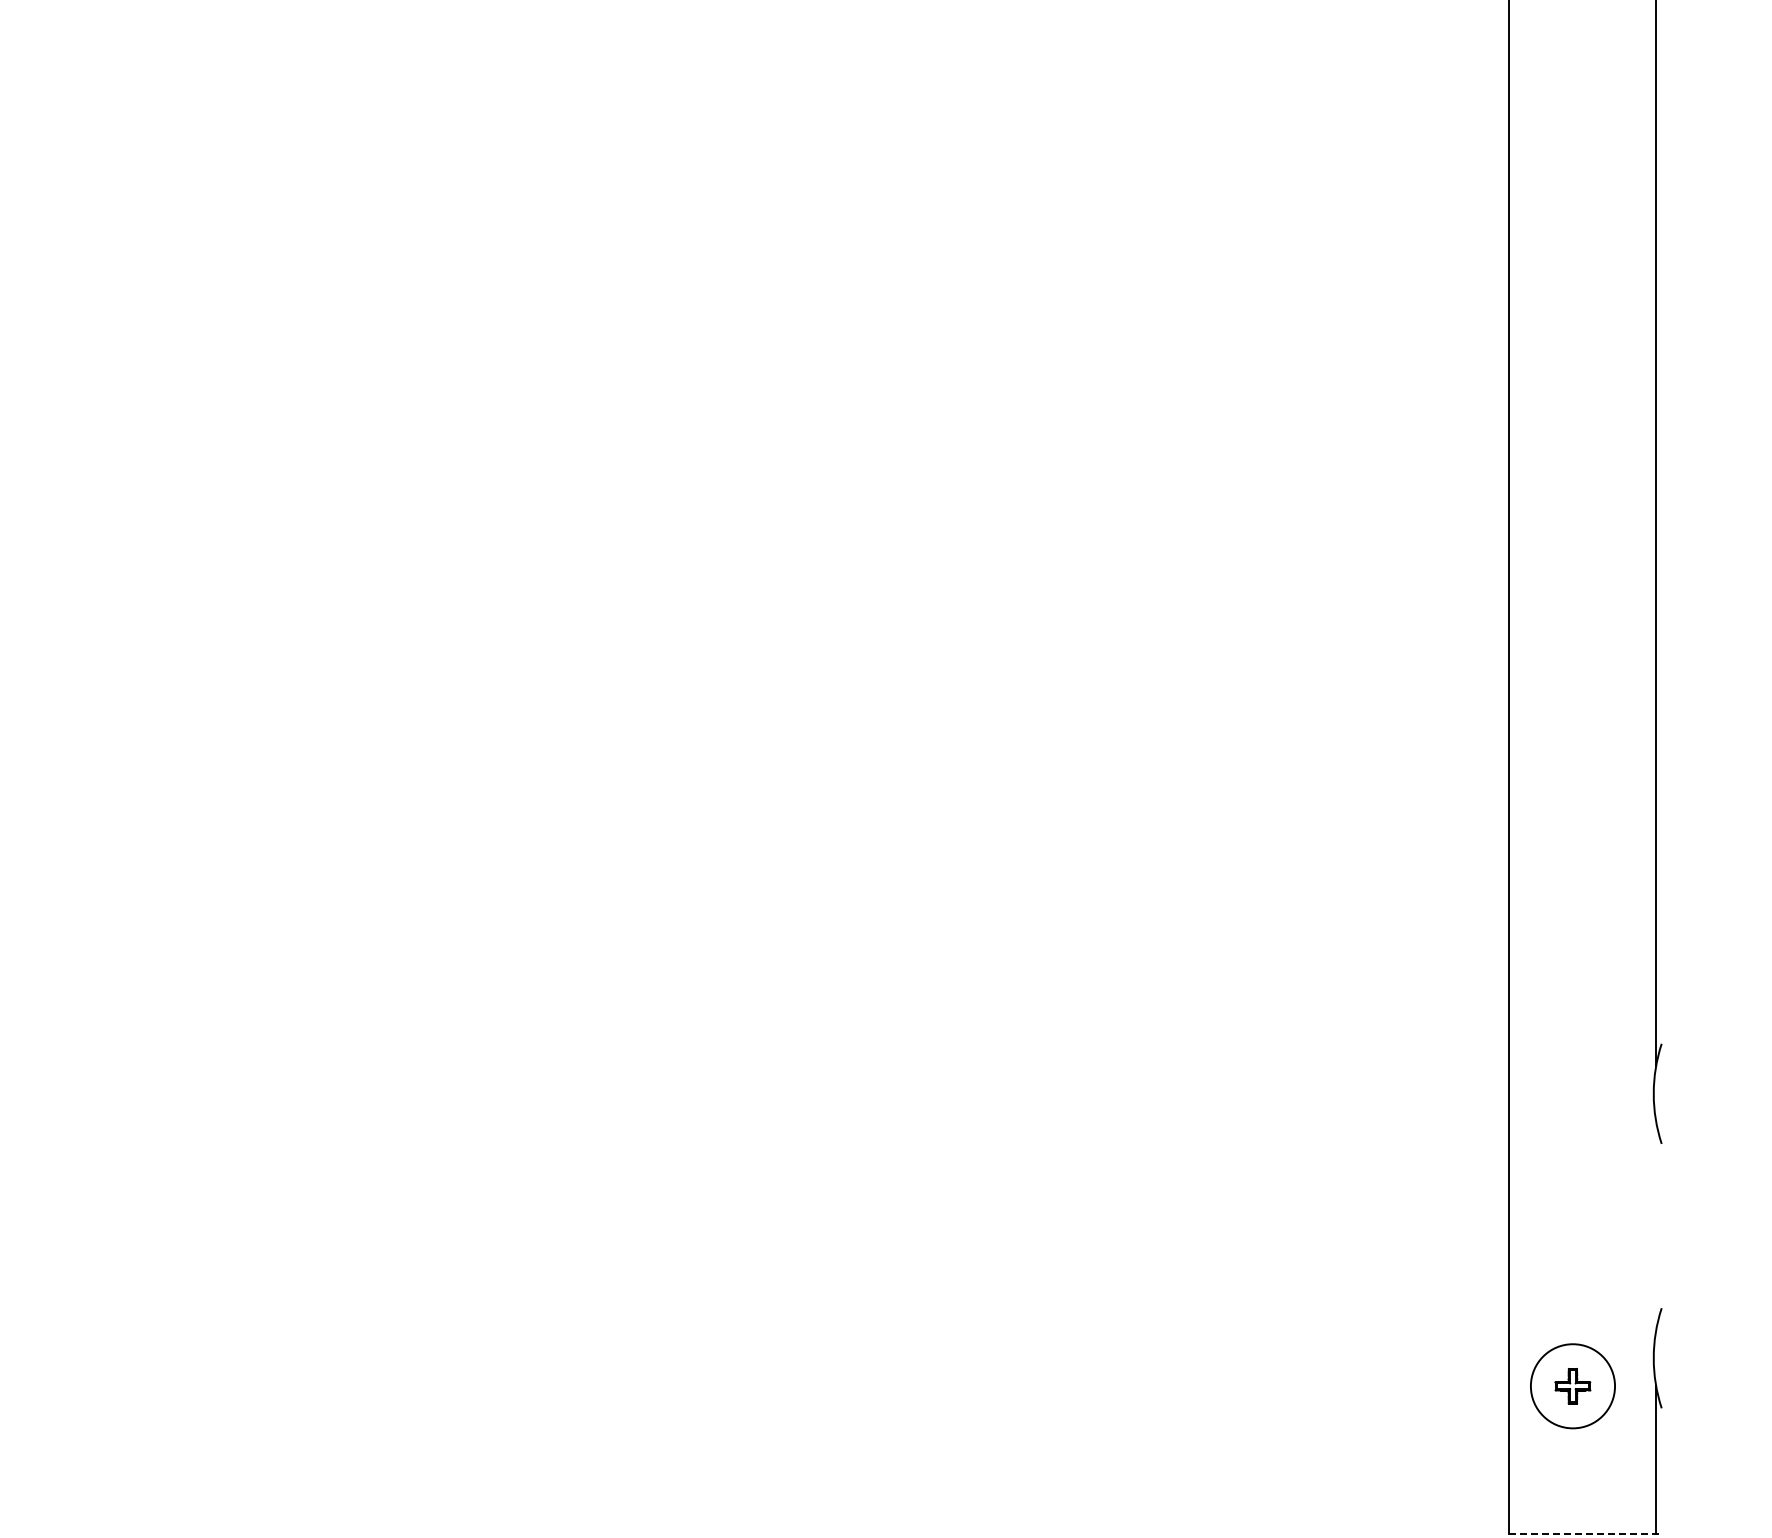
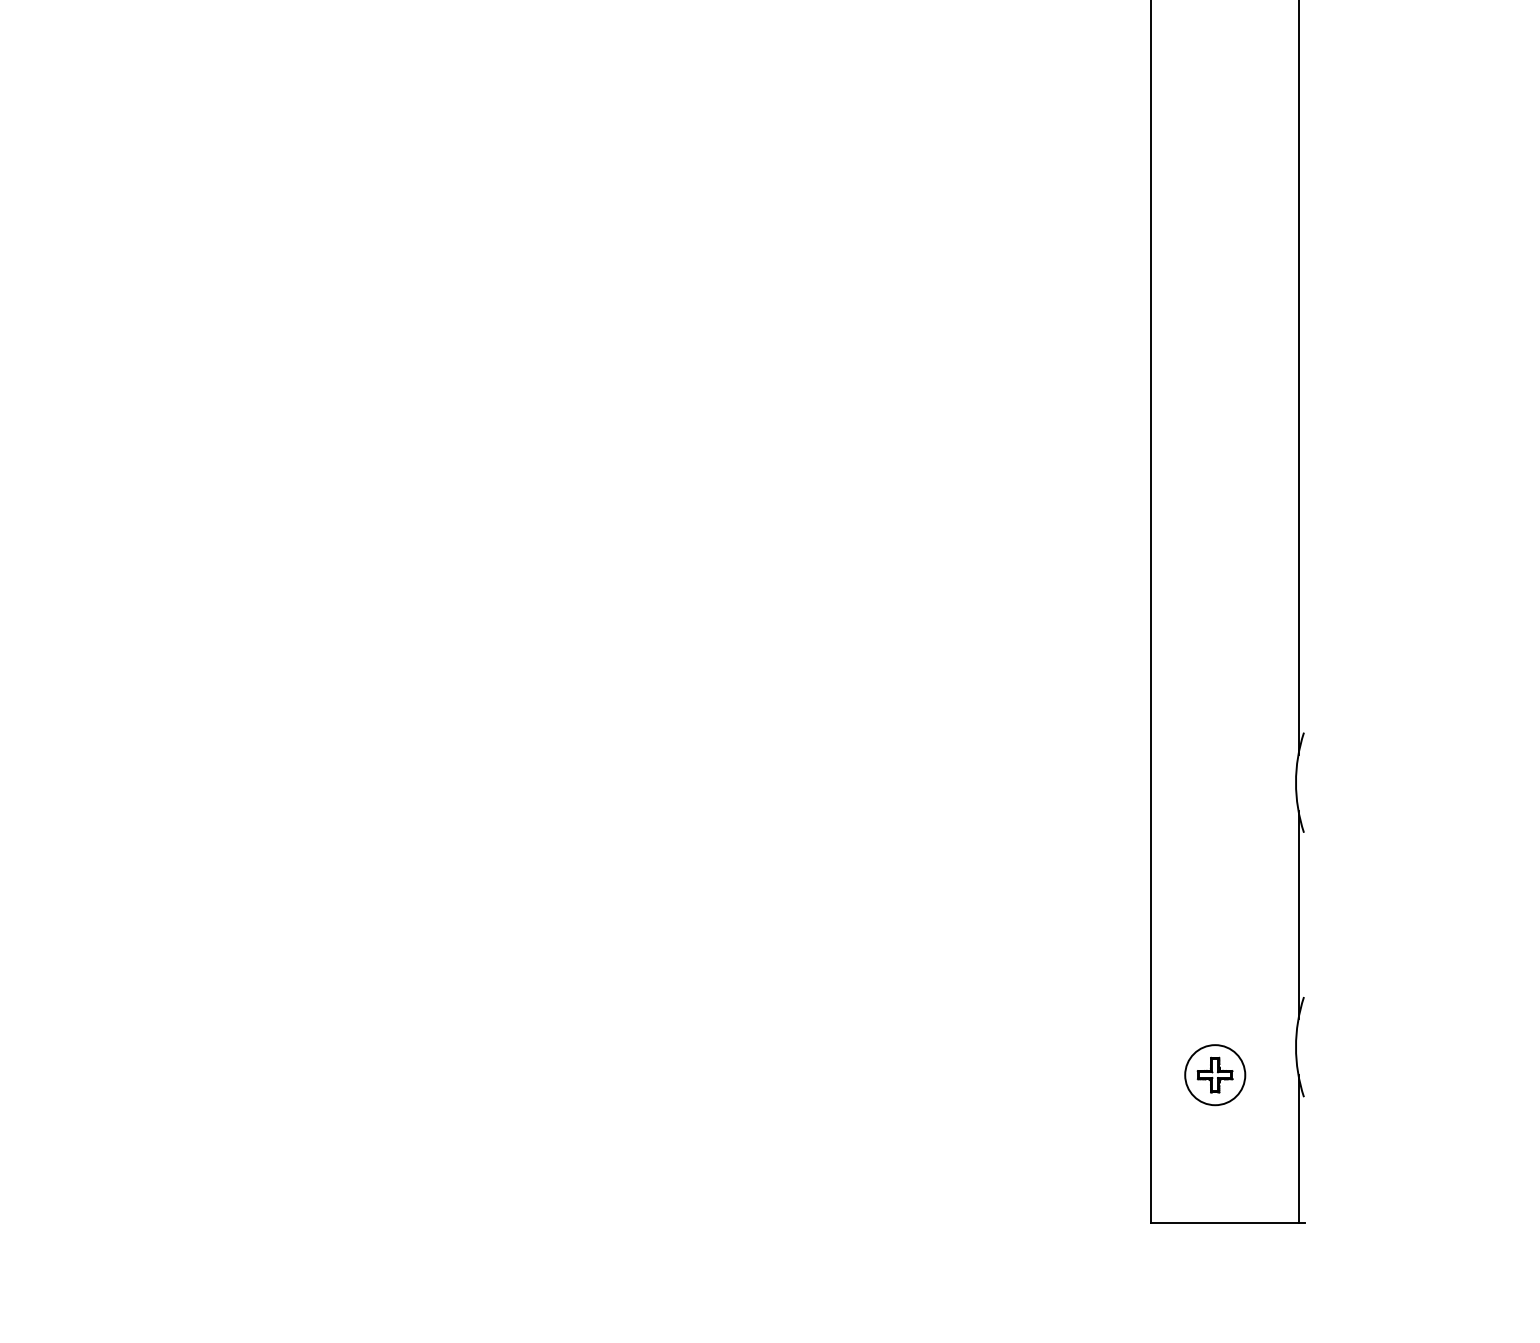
line: (1656, 1225) -> (1298, 914), added
circle: (1572, 1386) -> (1214, 1075), size x0.71
line: (1585, 1533) -> (1227, 1222), dashed -> solid

